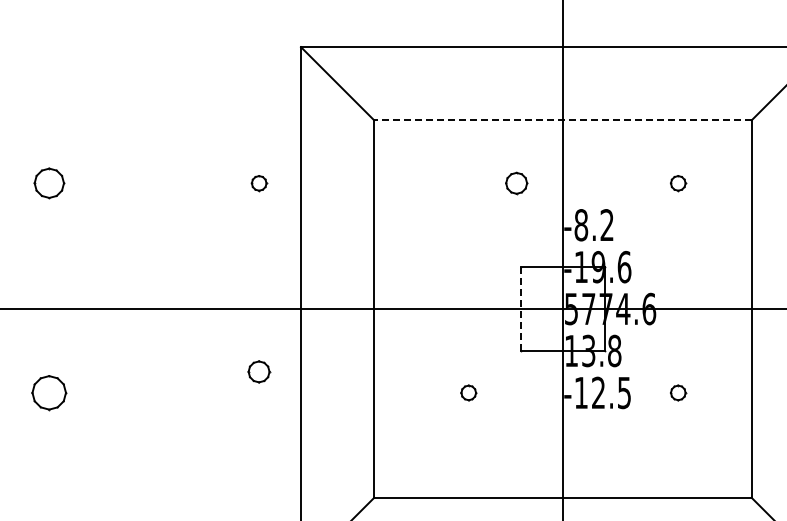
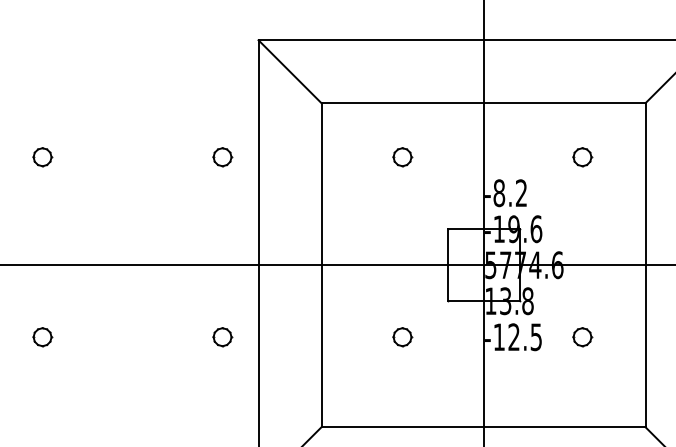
line: (562, 120) -> (483, 103), dashed -> solid
part: (49, 183) -> (42, 157), size x0.71
part: (259, 183) -> (222, 157), size x1.43
part: (516, 183) -> (402, 157), moved
part: (678, 183) -> (582, 157), size x1.43
line: (521, 309) -> (447, 265), dashed -> solid
part: (259, 371) -> (222, 336), moved
part: (49, 392) -> (42, 336), size x0.62
part: (468, 392) -> (402, 336), size x1.43
part: (678, 392) -> (582, 336), size x1.43

